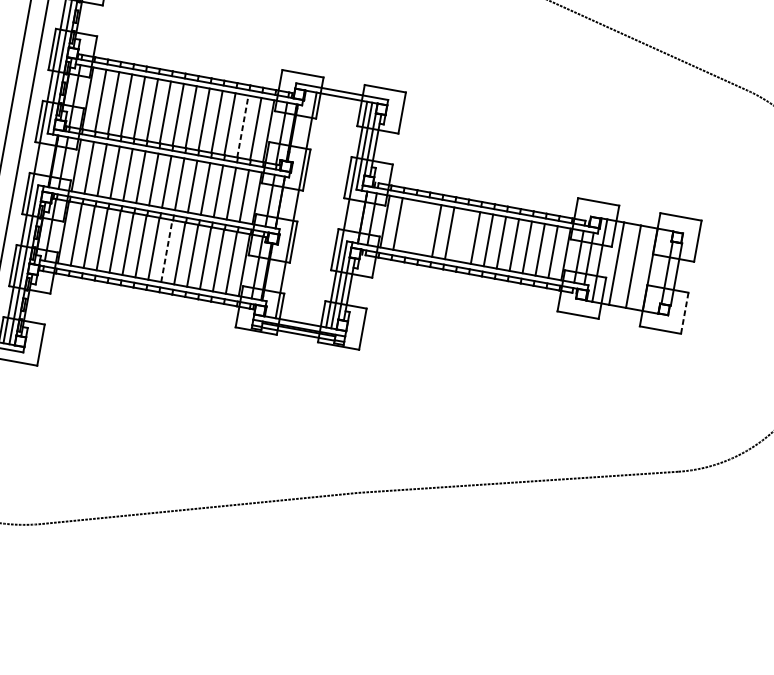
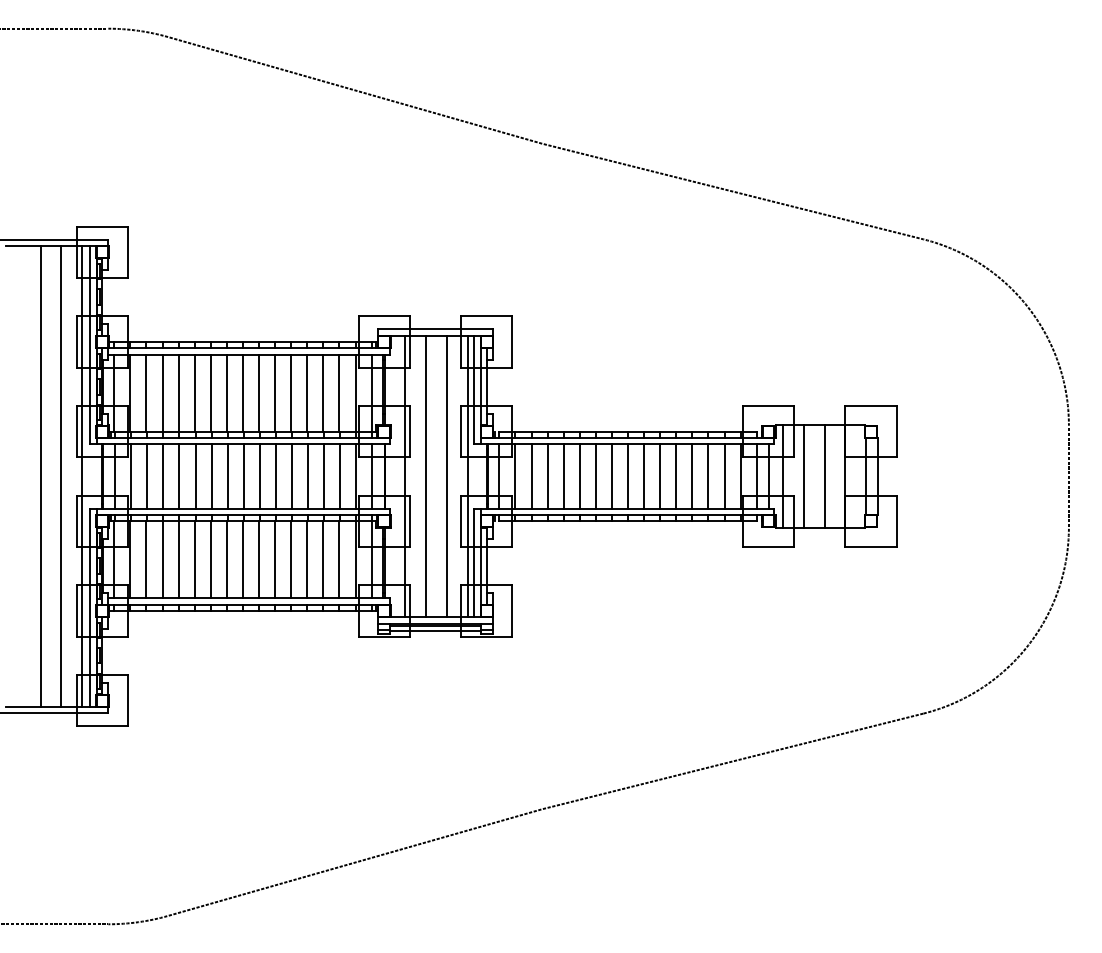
line: (242, 126) -> (323, 393), dashed -> solid
line: (312, 208) -> (425, 476), added
line: (329, 211) -> (446, 476), added
line: (410, 226) -> (547, 476), added
line: (423, 228) -> (563, 476), added
line: (462, 235) -> (611, 476), added
line: (167, 250) -> (259, 559), dashed -> solid
line: (684, 313) -> (896, 521), dashed -> solid

